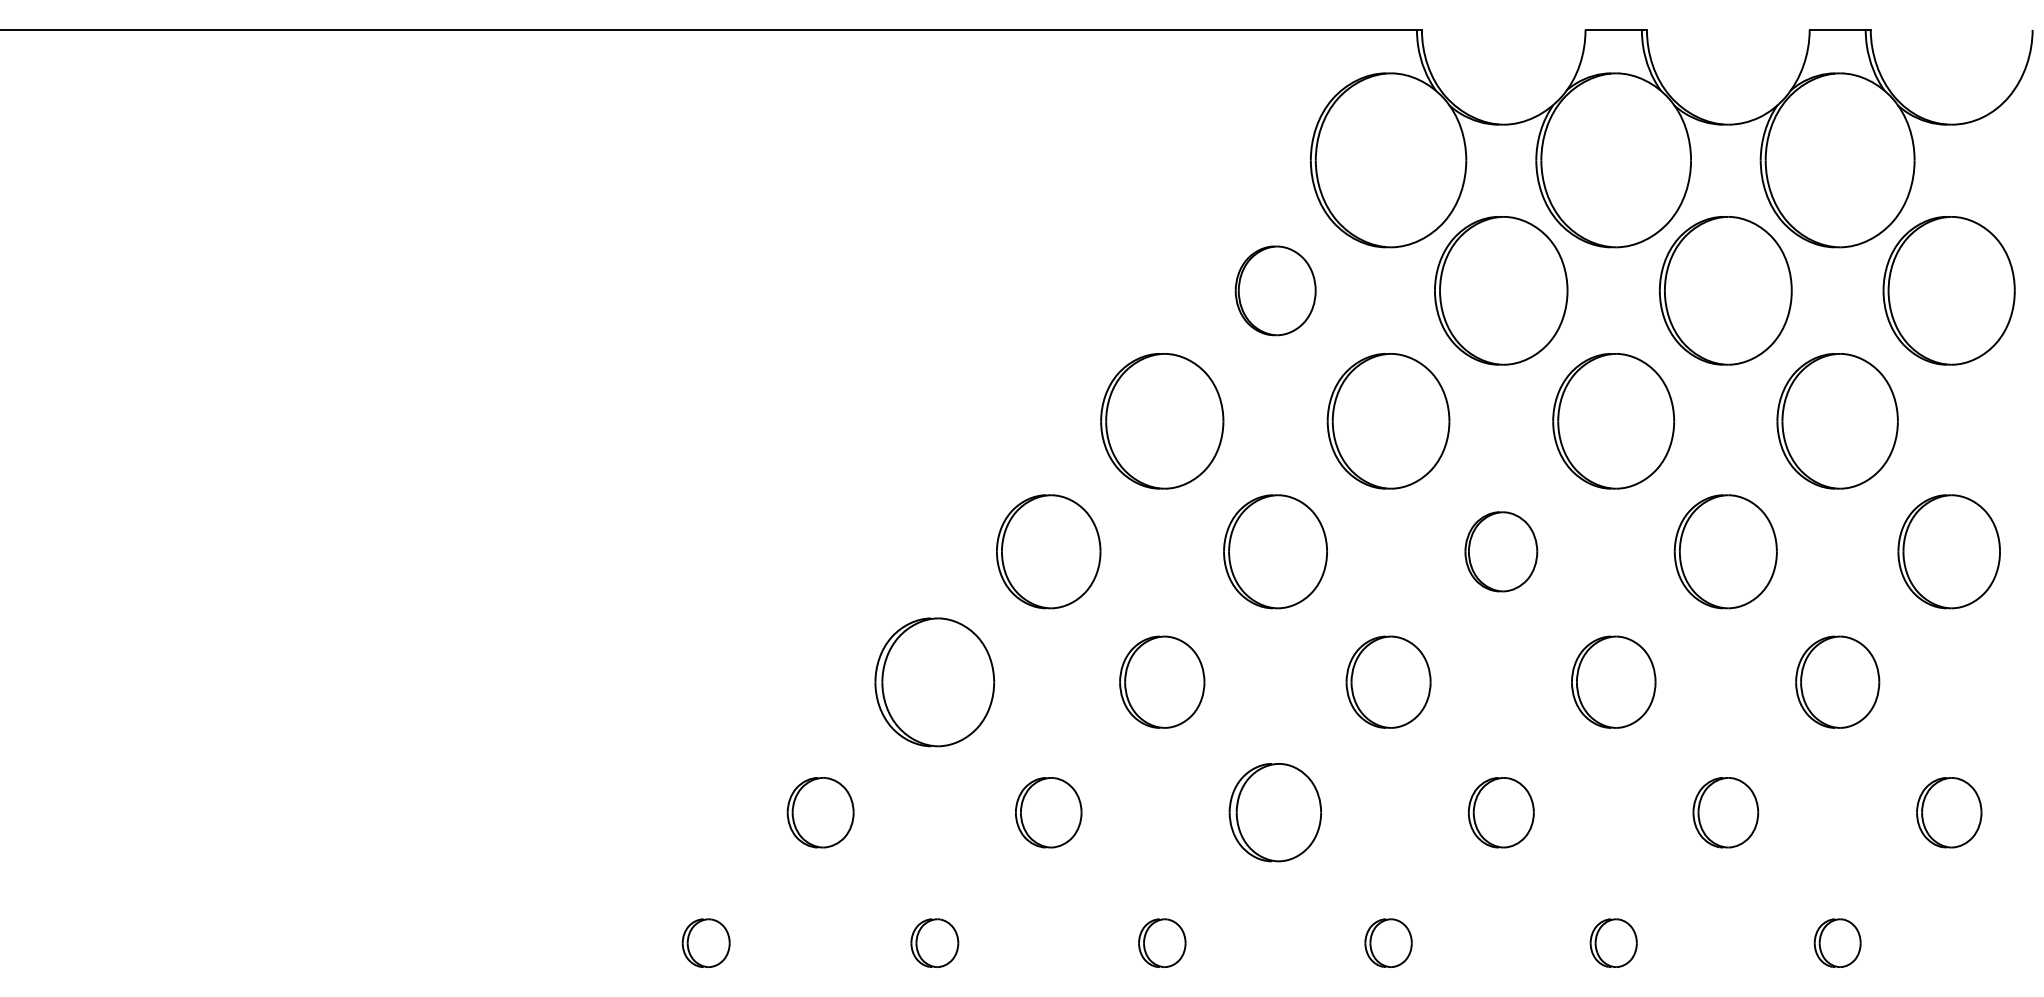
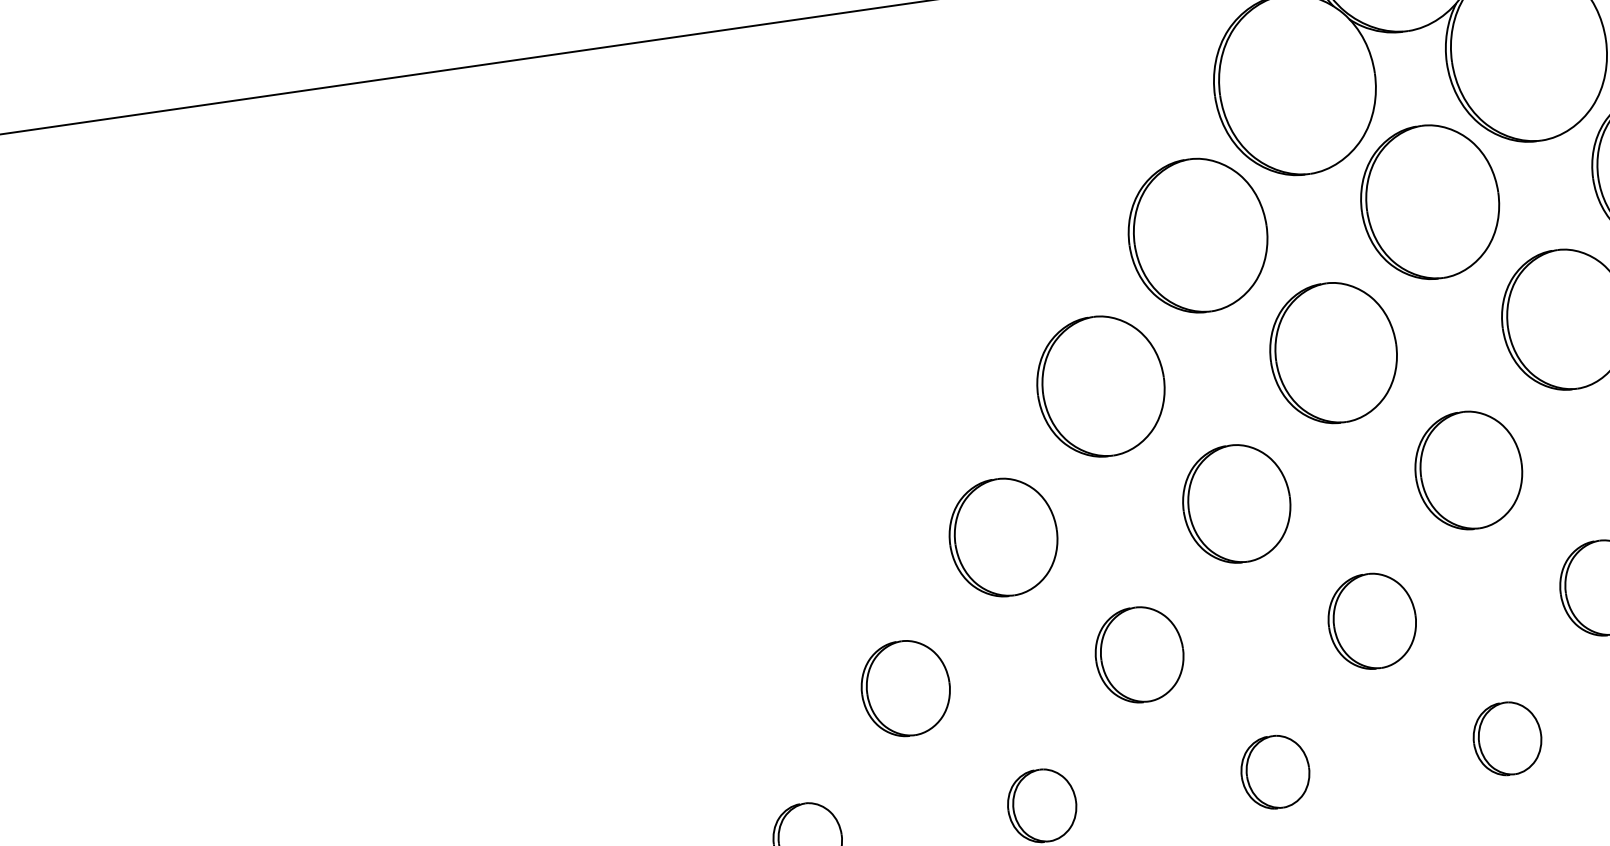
part: (1275, 290) -> (1197, 235), size x1.67
part: (1501, 551) -> (1469, 470), size x1.43
part: (934, 681) -> (905, 687), size x0.71
part: (1275, 812) -> (1275, 772), size x0.71

